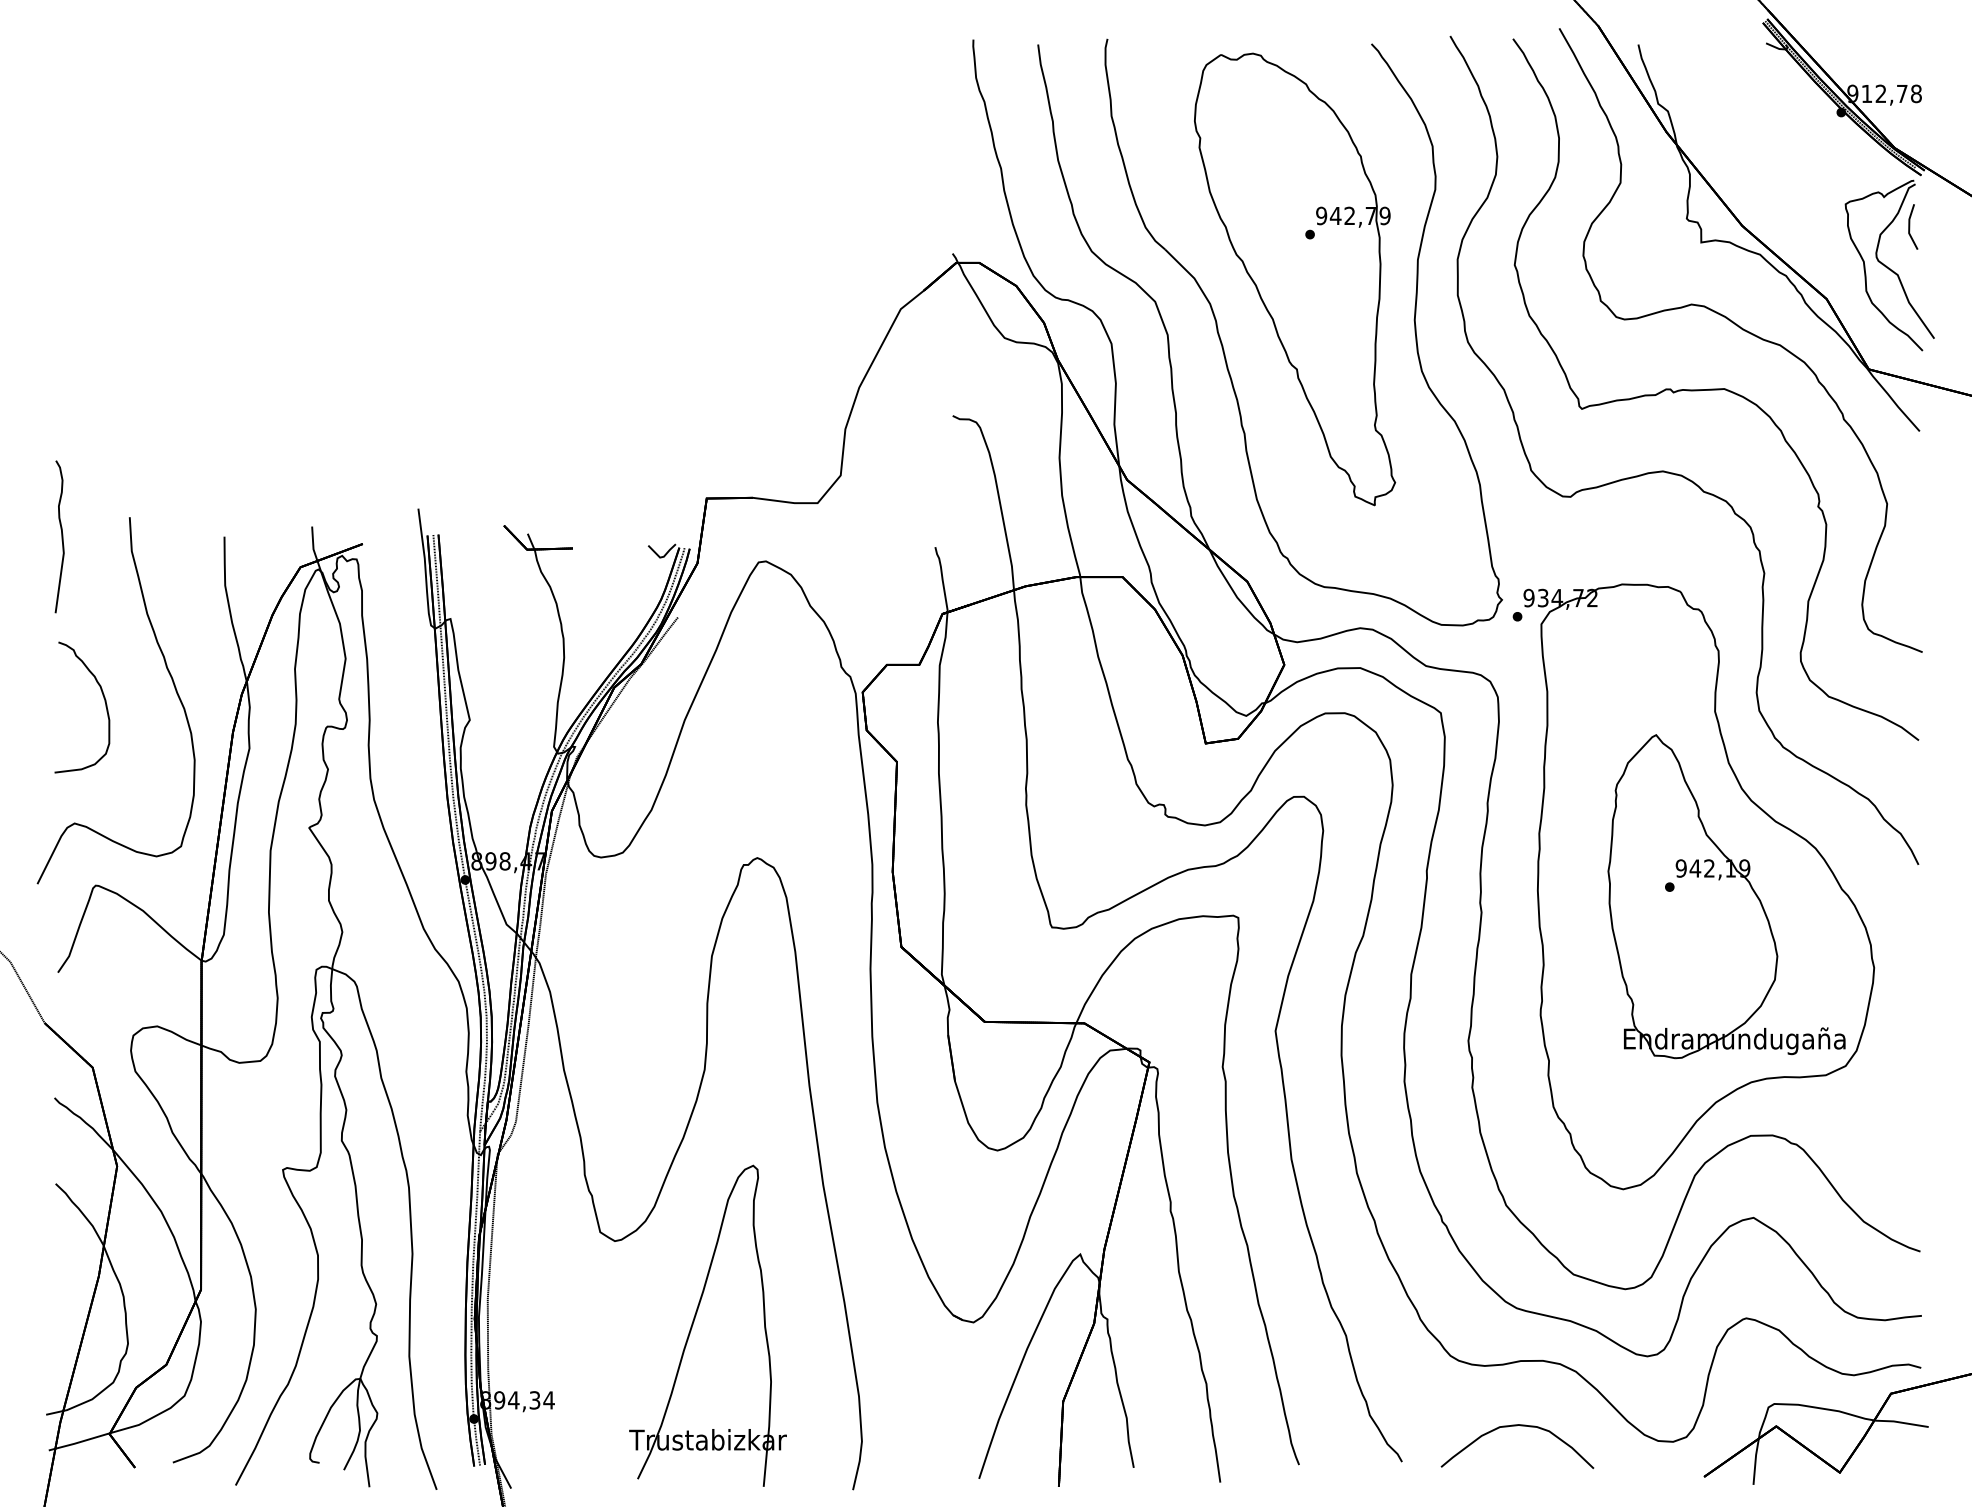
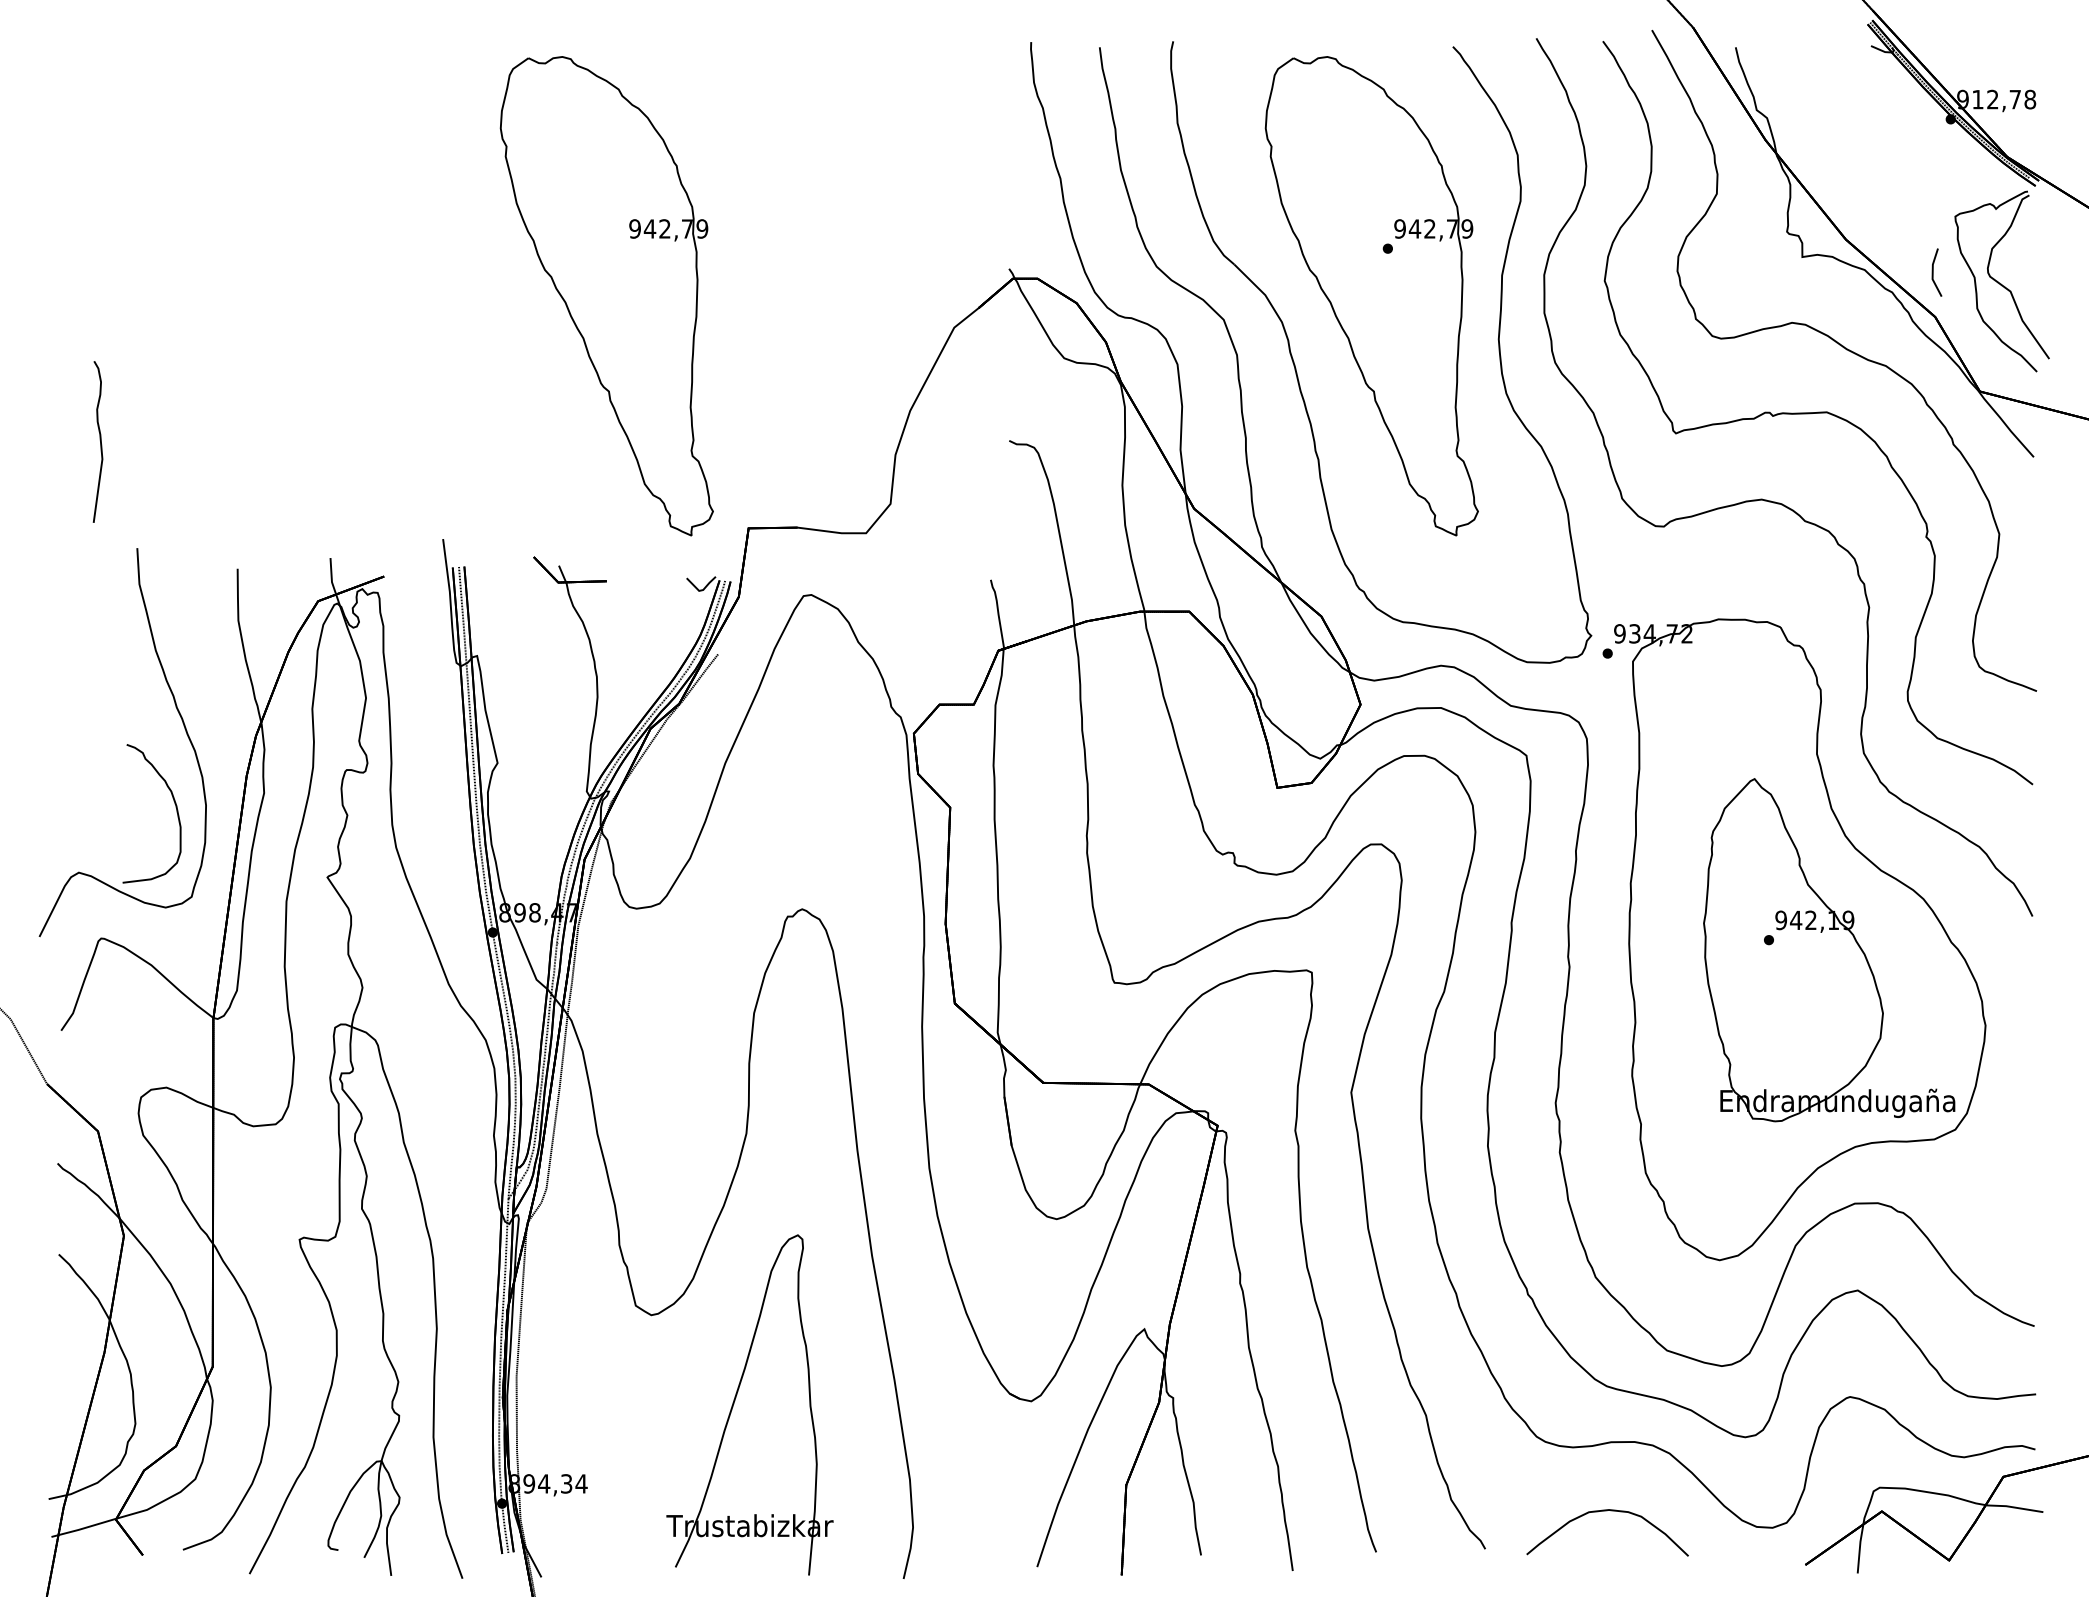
line: (1909, 226) -> (1933, 272), moved
part: (572, 279) -> (606, 296), added
curve: (61, 535) -> (99, 440), moved
curve: (103, 698) -> (174, 804), moved

